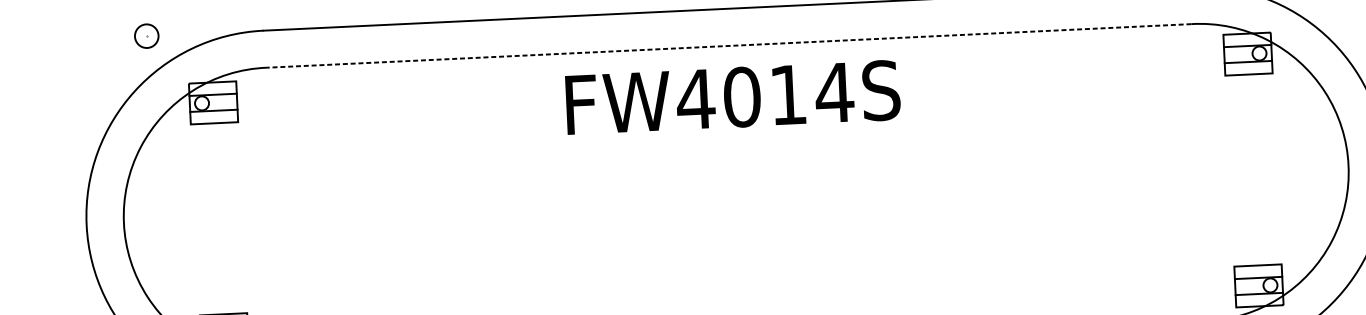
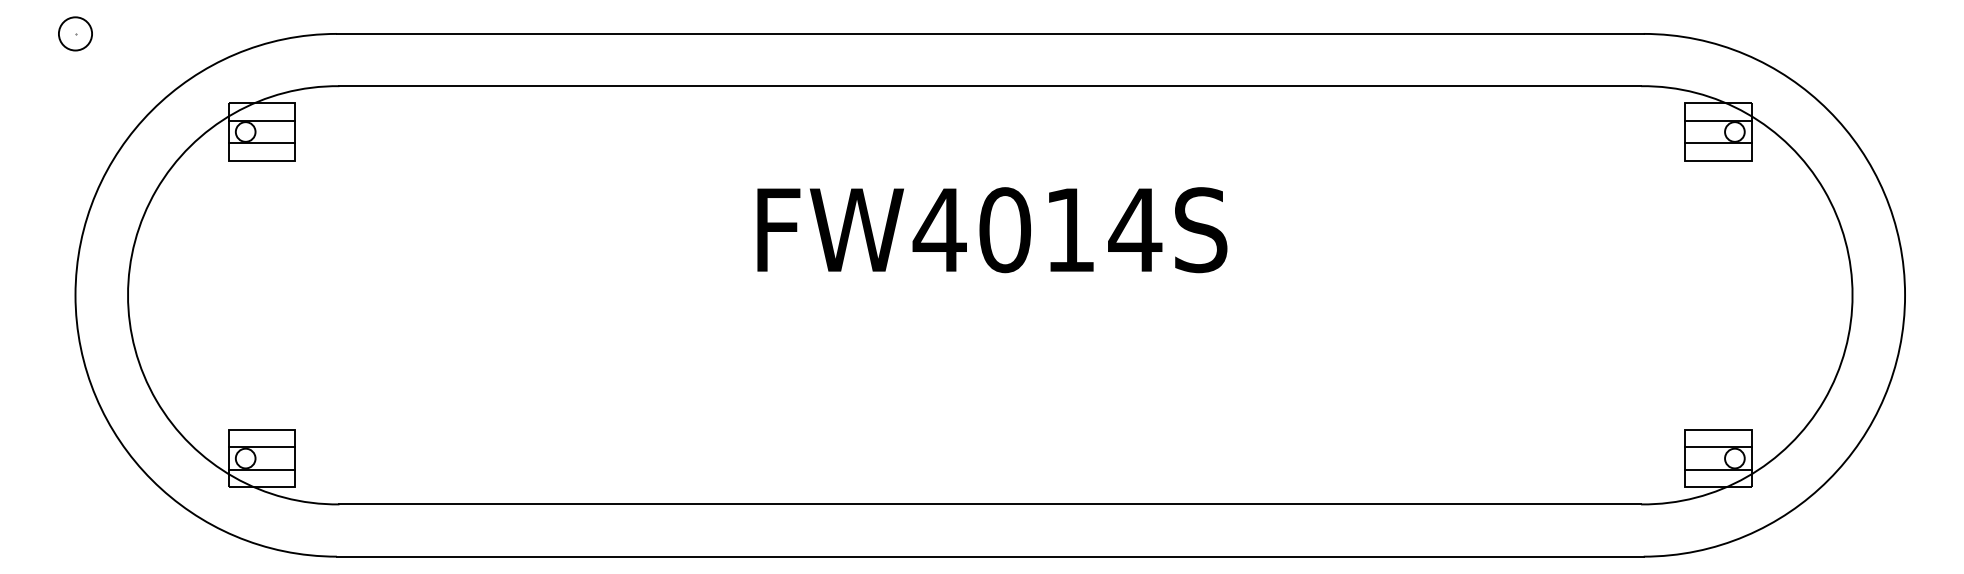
part: (146, 35) -> (75, 33), moved
line: (729, 46) -> (990, 86), dashed -> solid
text: (733, 97) -> (992, 230), moved

